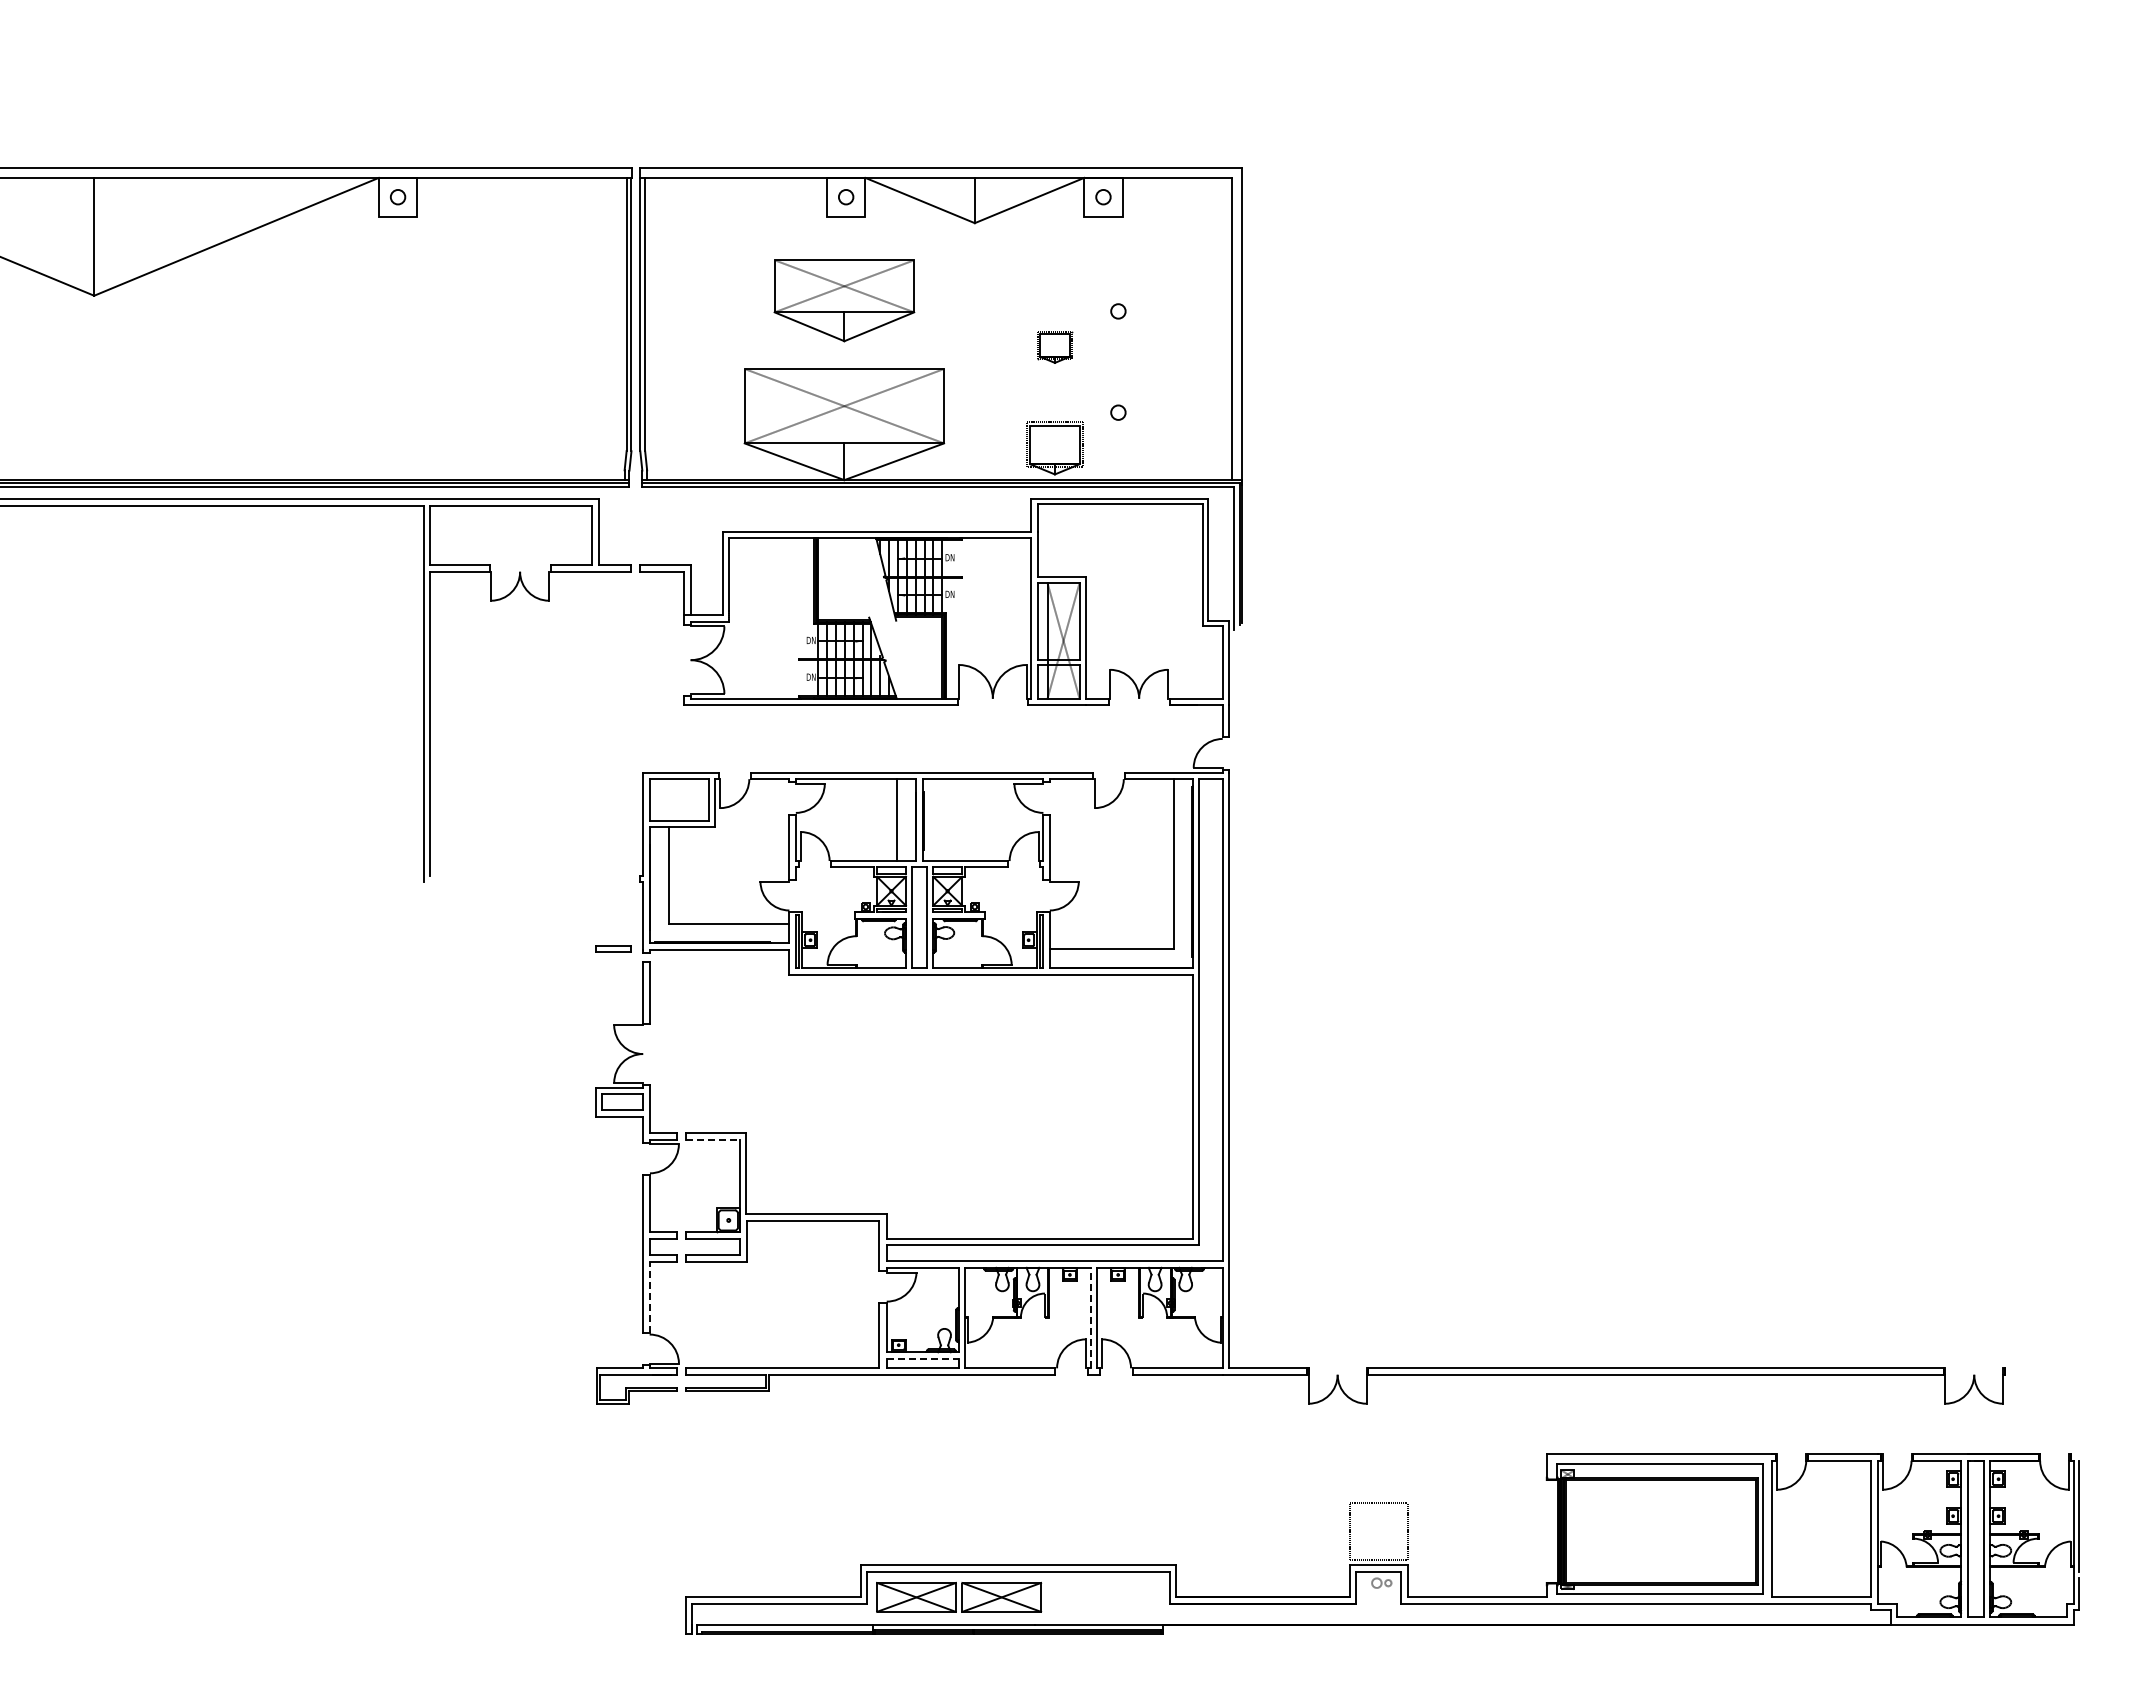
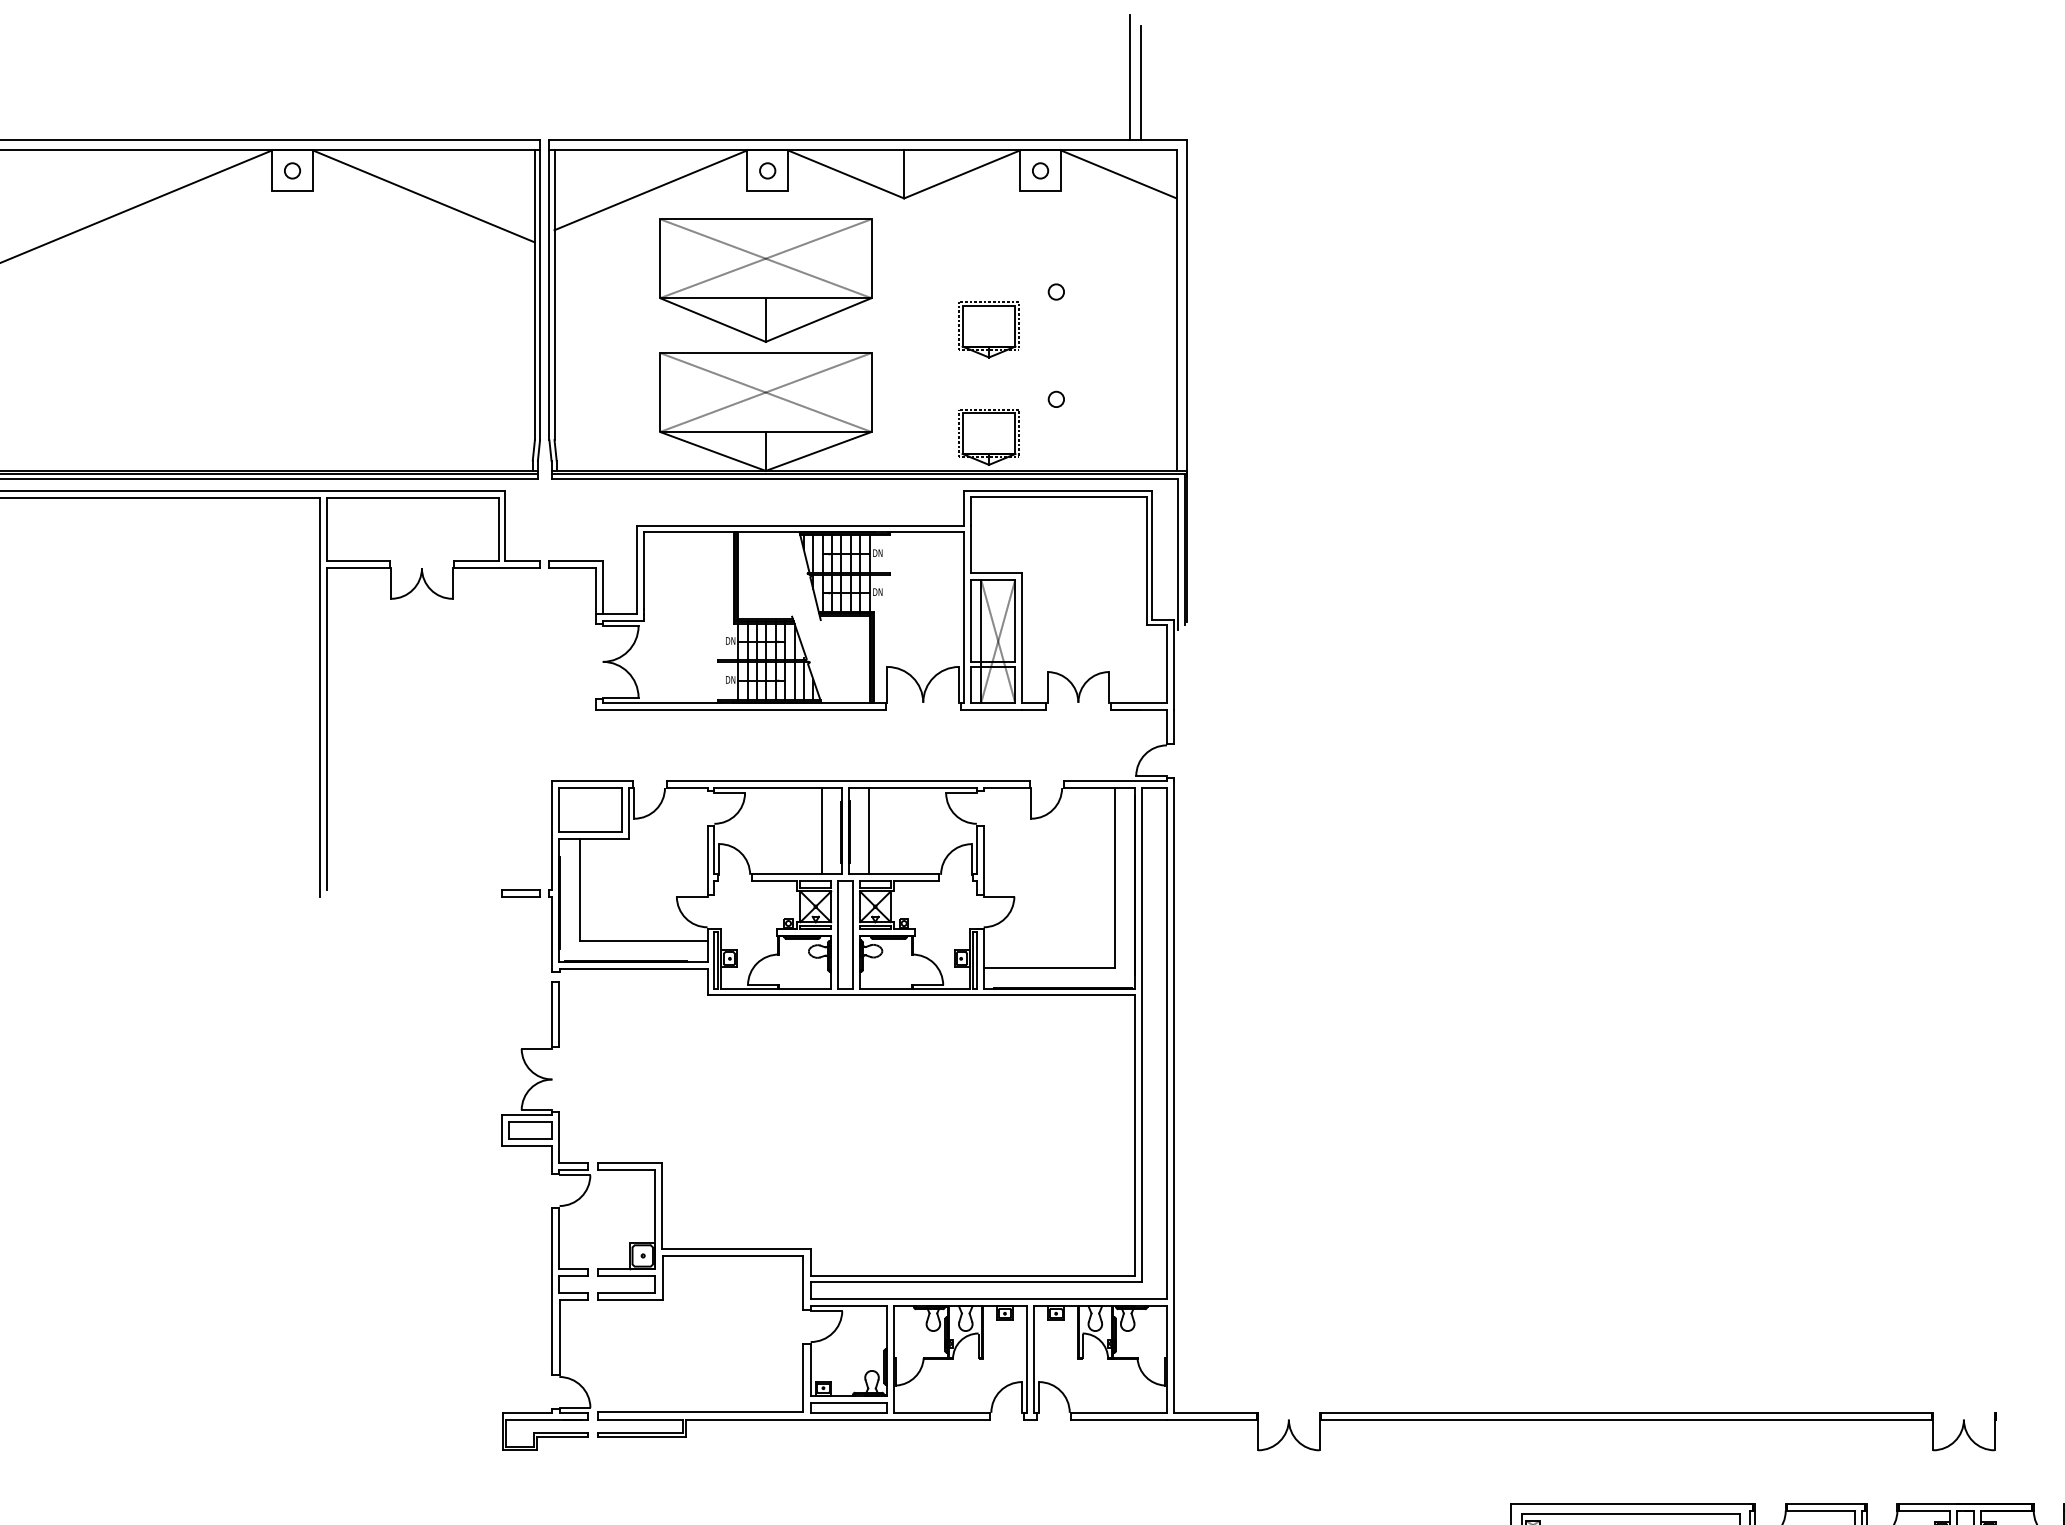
line: (1188, 109) -> (1130, 77), added
line: (1197, 114) -> (1140, 83), added
line: (1176, 200) -> (1117, 174), added
line: (735, 215) -> (650, 190), added
line: (521, 220) -> (423, 195), added
part: (844, 300) -> (765, 280), size x1.43
part: (1054, 347) -> (988, 330), size x1.67
line: (942, 819) -> (869, 830), added
part: (613, 948) -> (520, 893), moved
line: (713, 1139) -> (627, 1170), dashed -> solid
line: (650, 1297) -> (560, 1337), dashed -> solid
line: (1090, 1317) -> (1026, 1358), dashed -> solid
line: (923, 1358) -> (849, 1402), dashed -> solid

